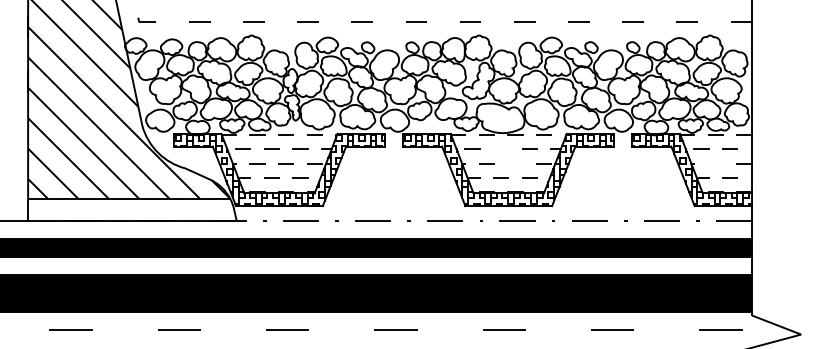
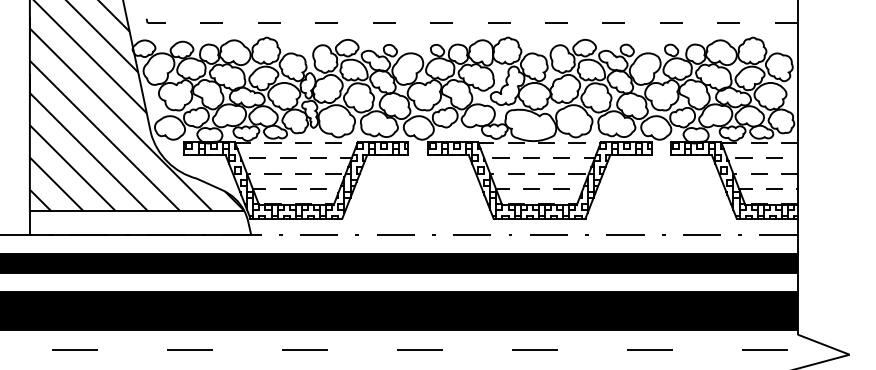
line: (500, 148) -> (530, 157), added
line: (515, 163) -> (546, 173), added
line: (715, 163) -> (758, 173), added

